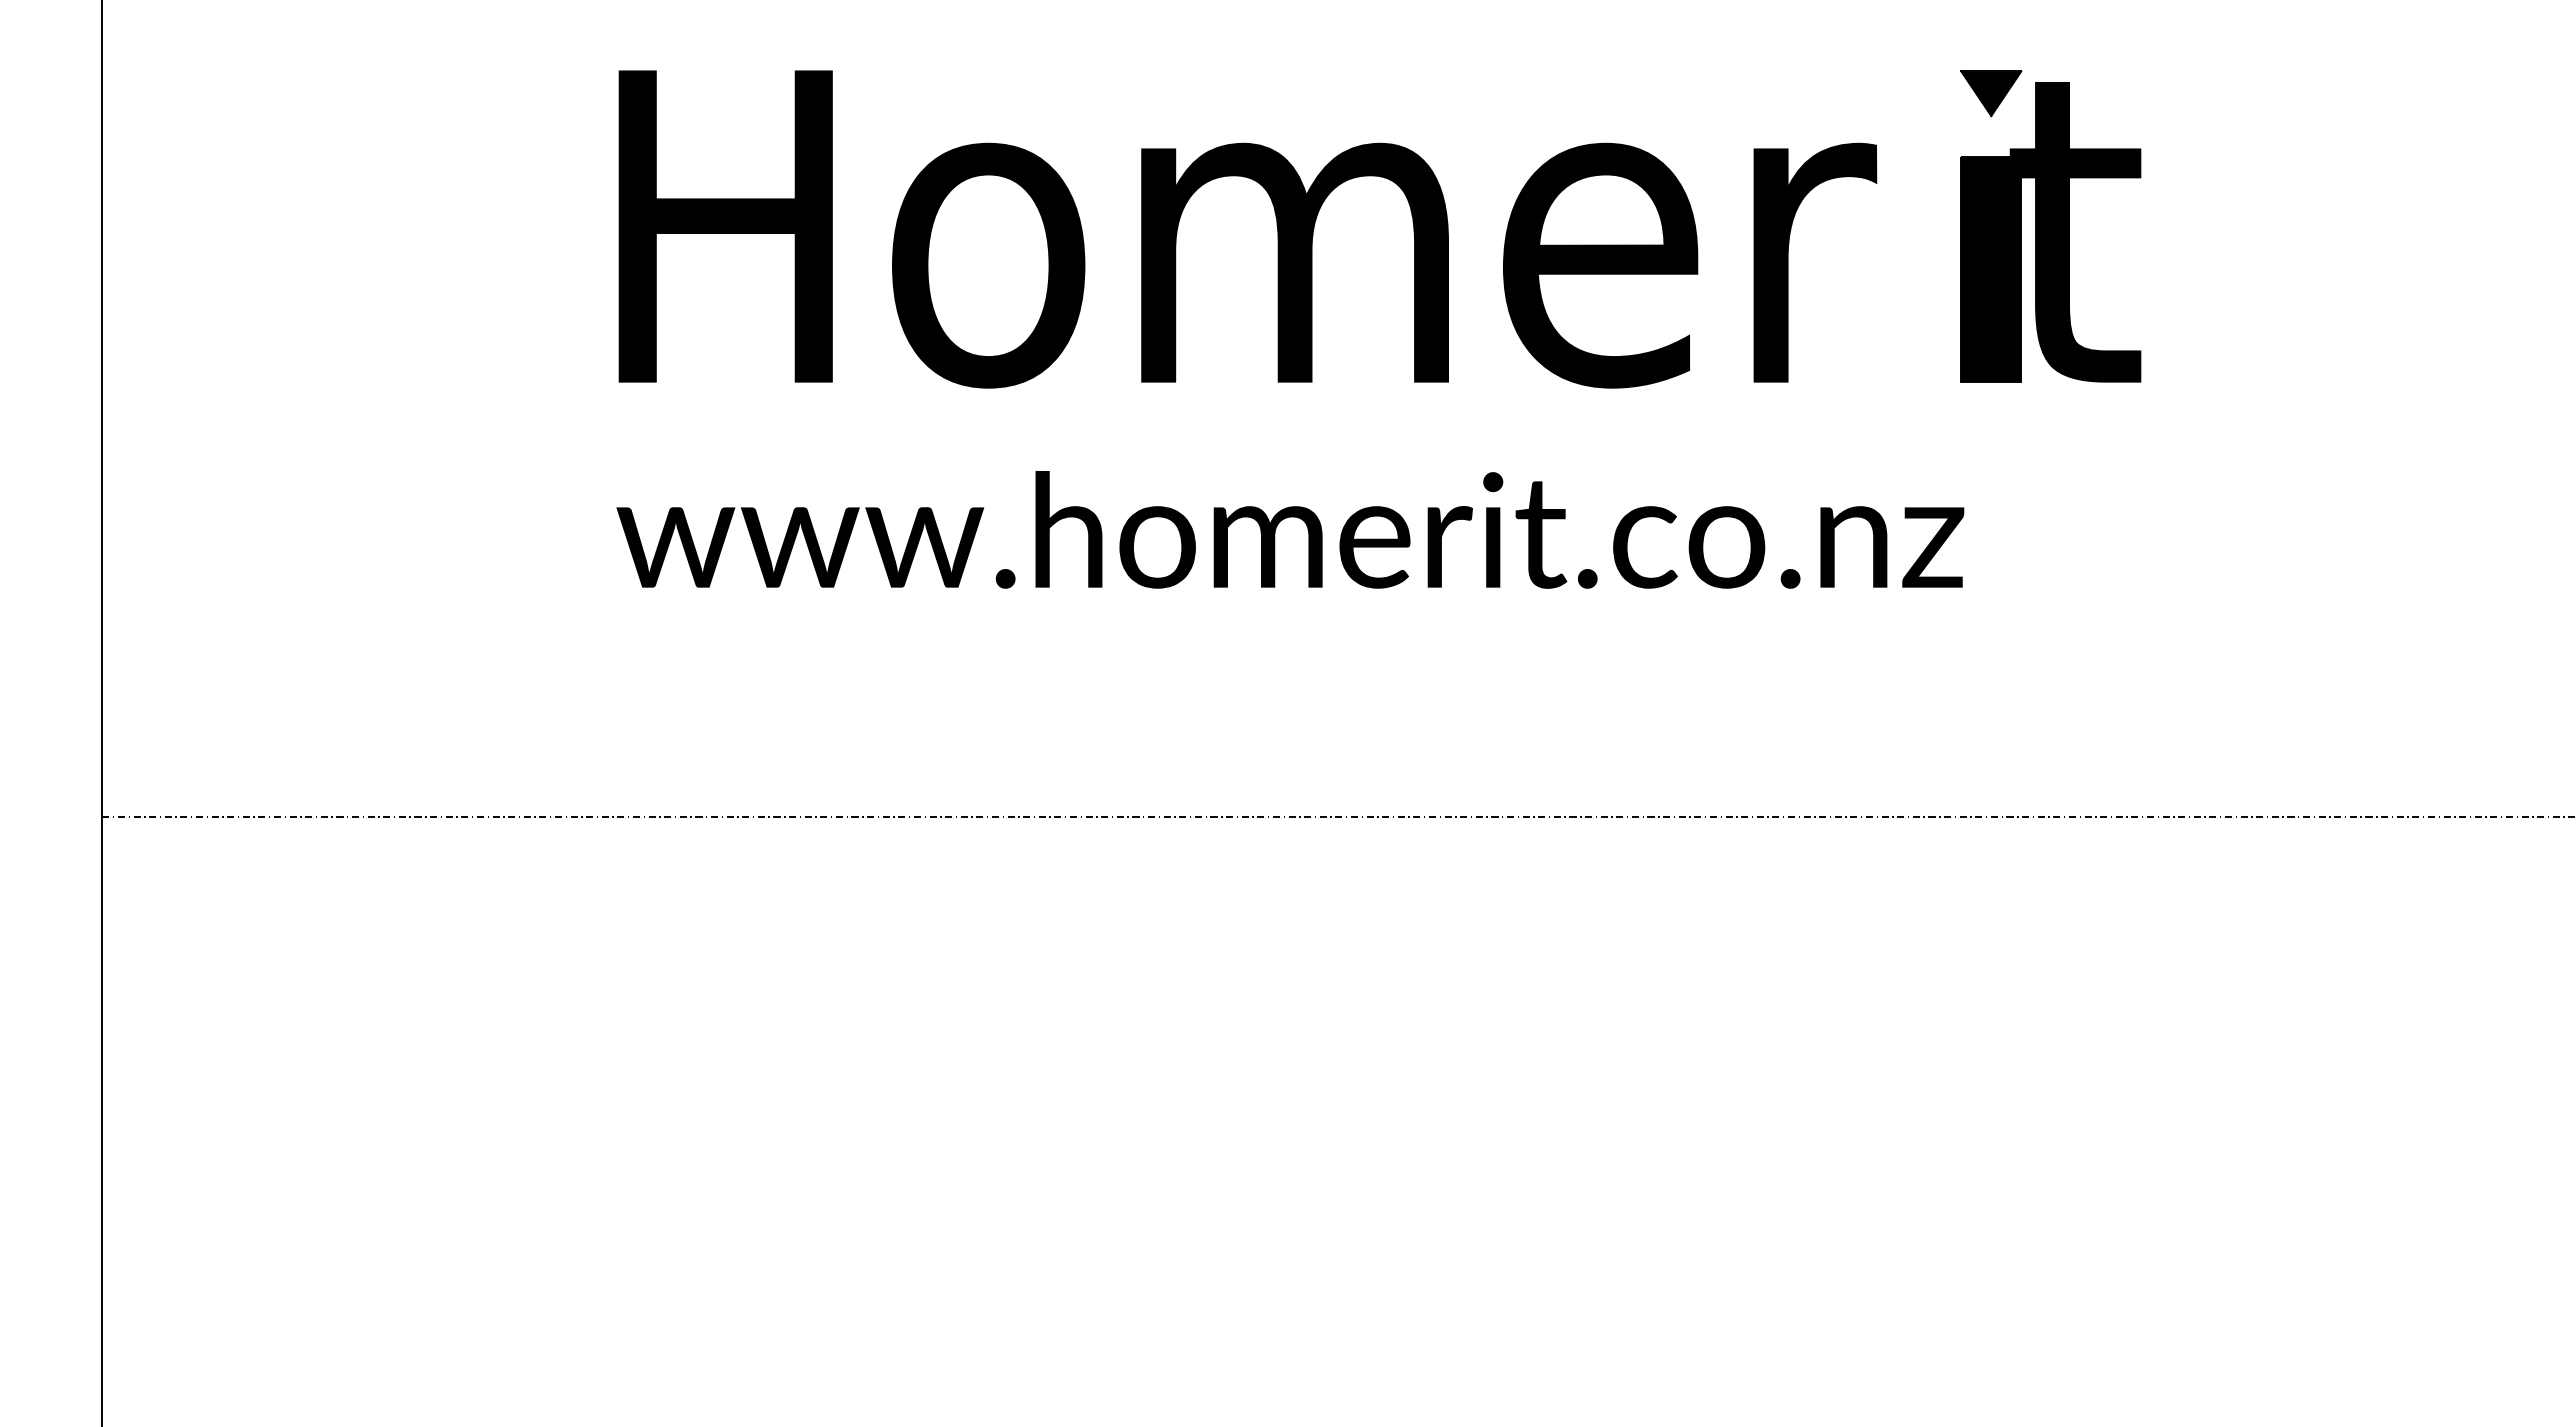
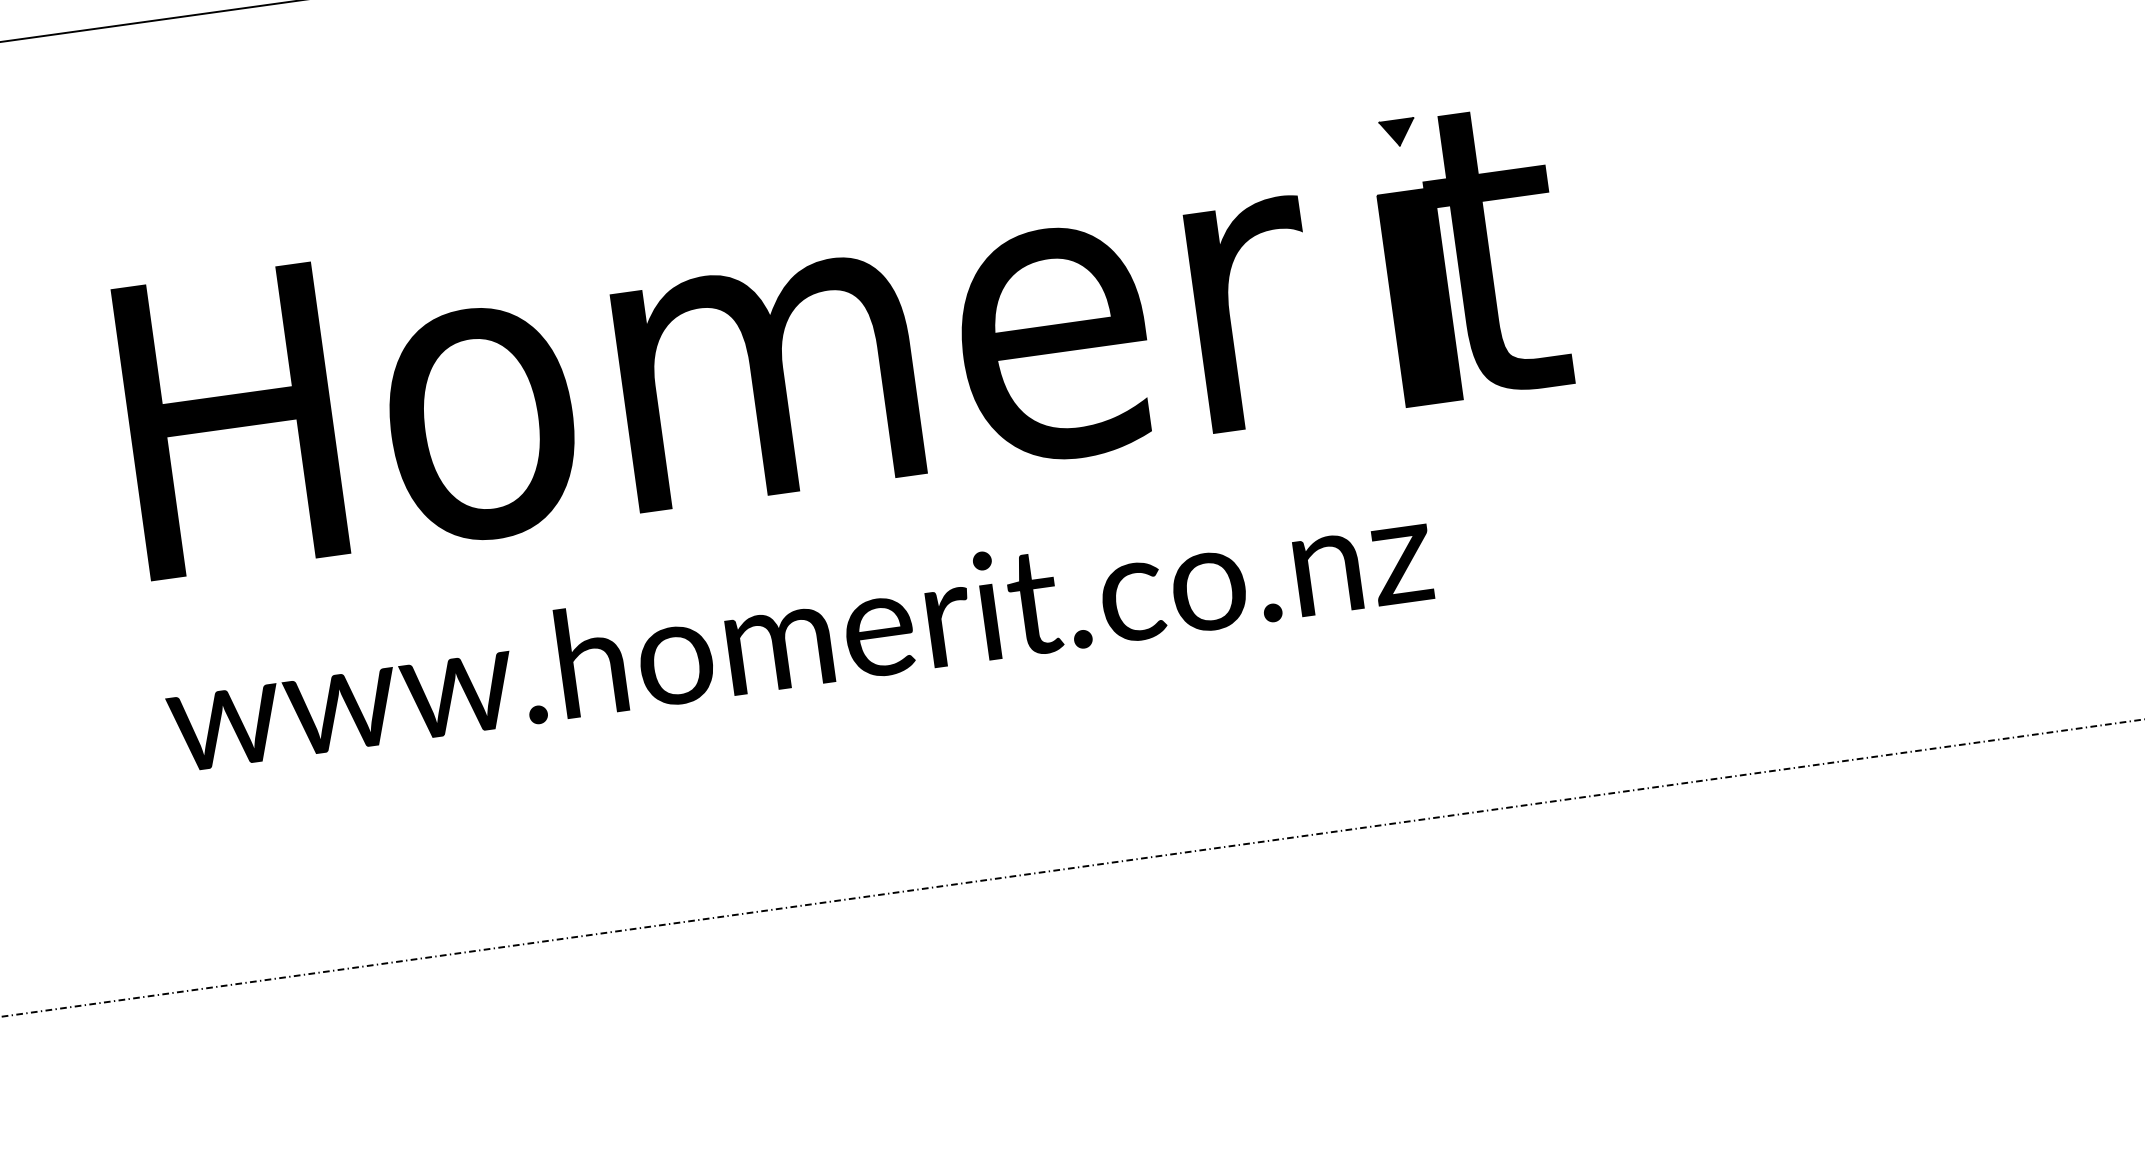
part: (1991, 93) -> (1398, 132), size x0.6

